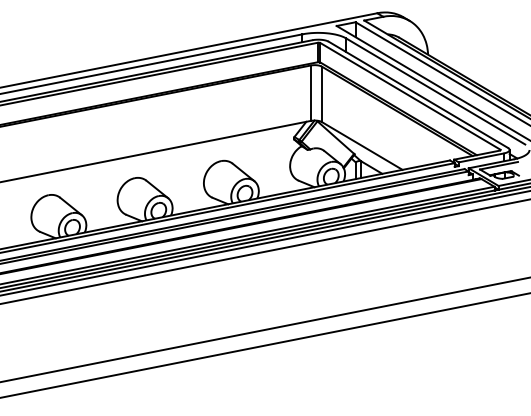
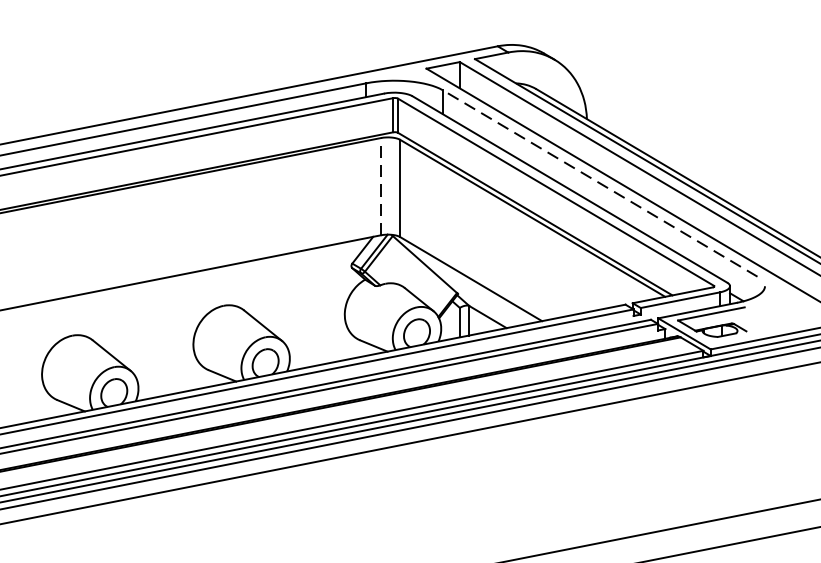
line: (435, 91) -> (599, 183), solid -> dashed
line: (310, 93) -> (380, 187), solid -> dashed

